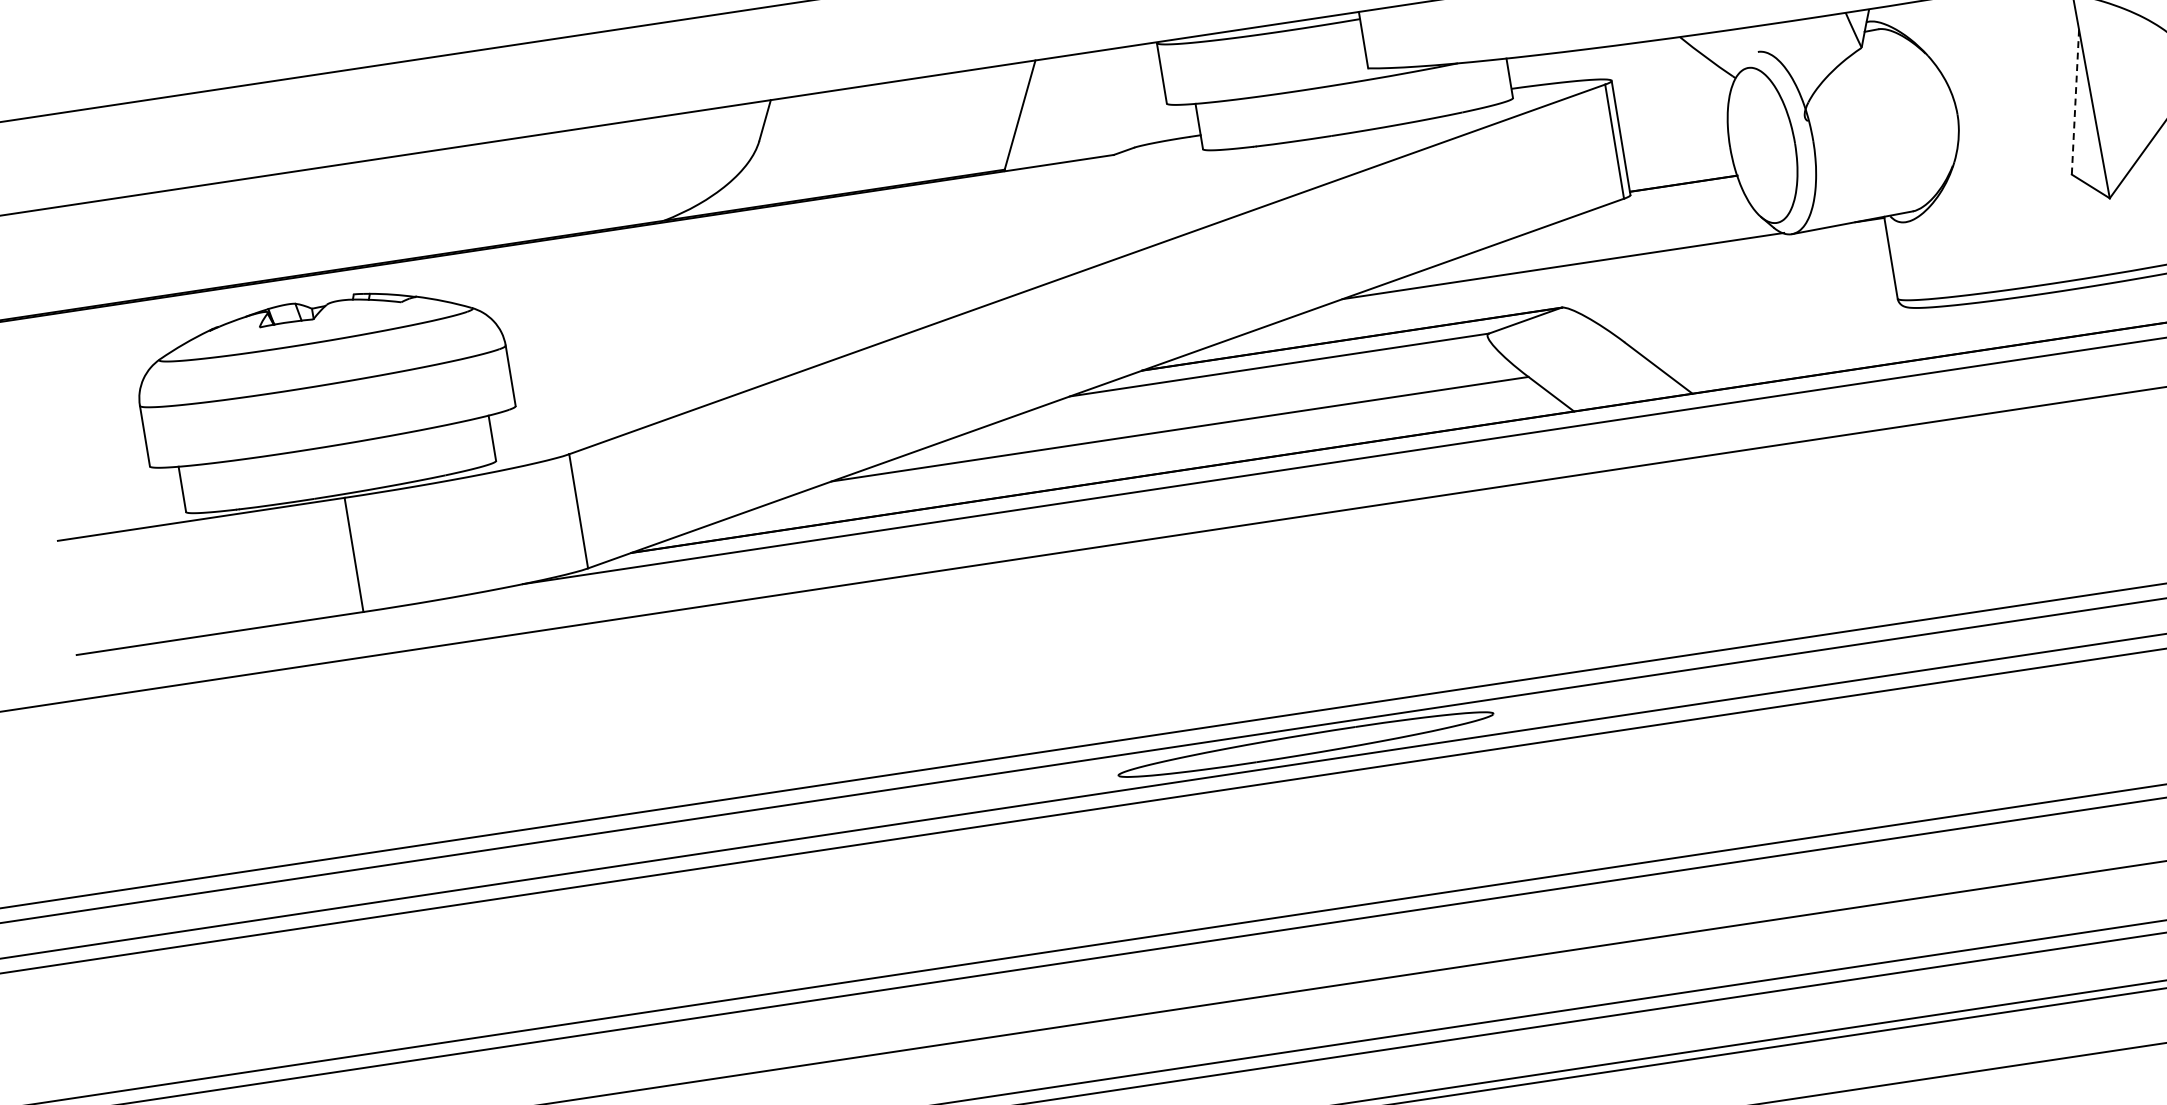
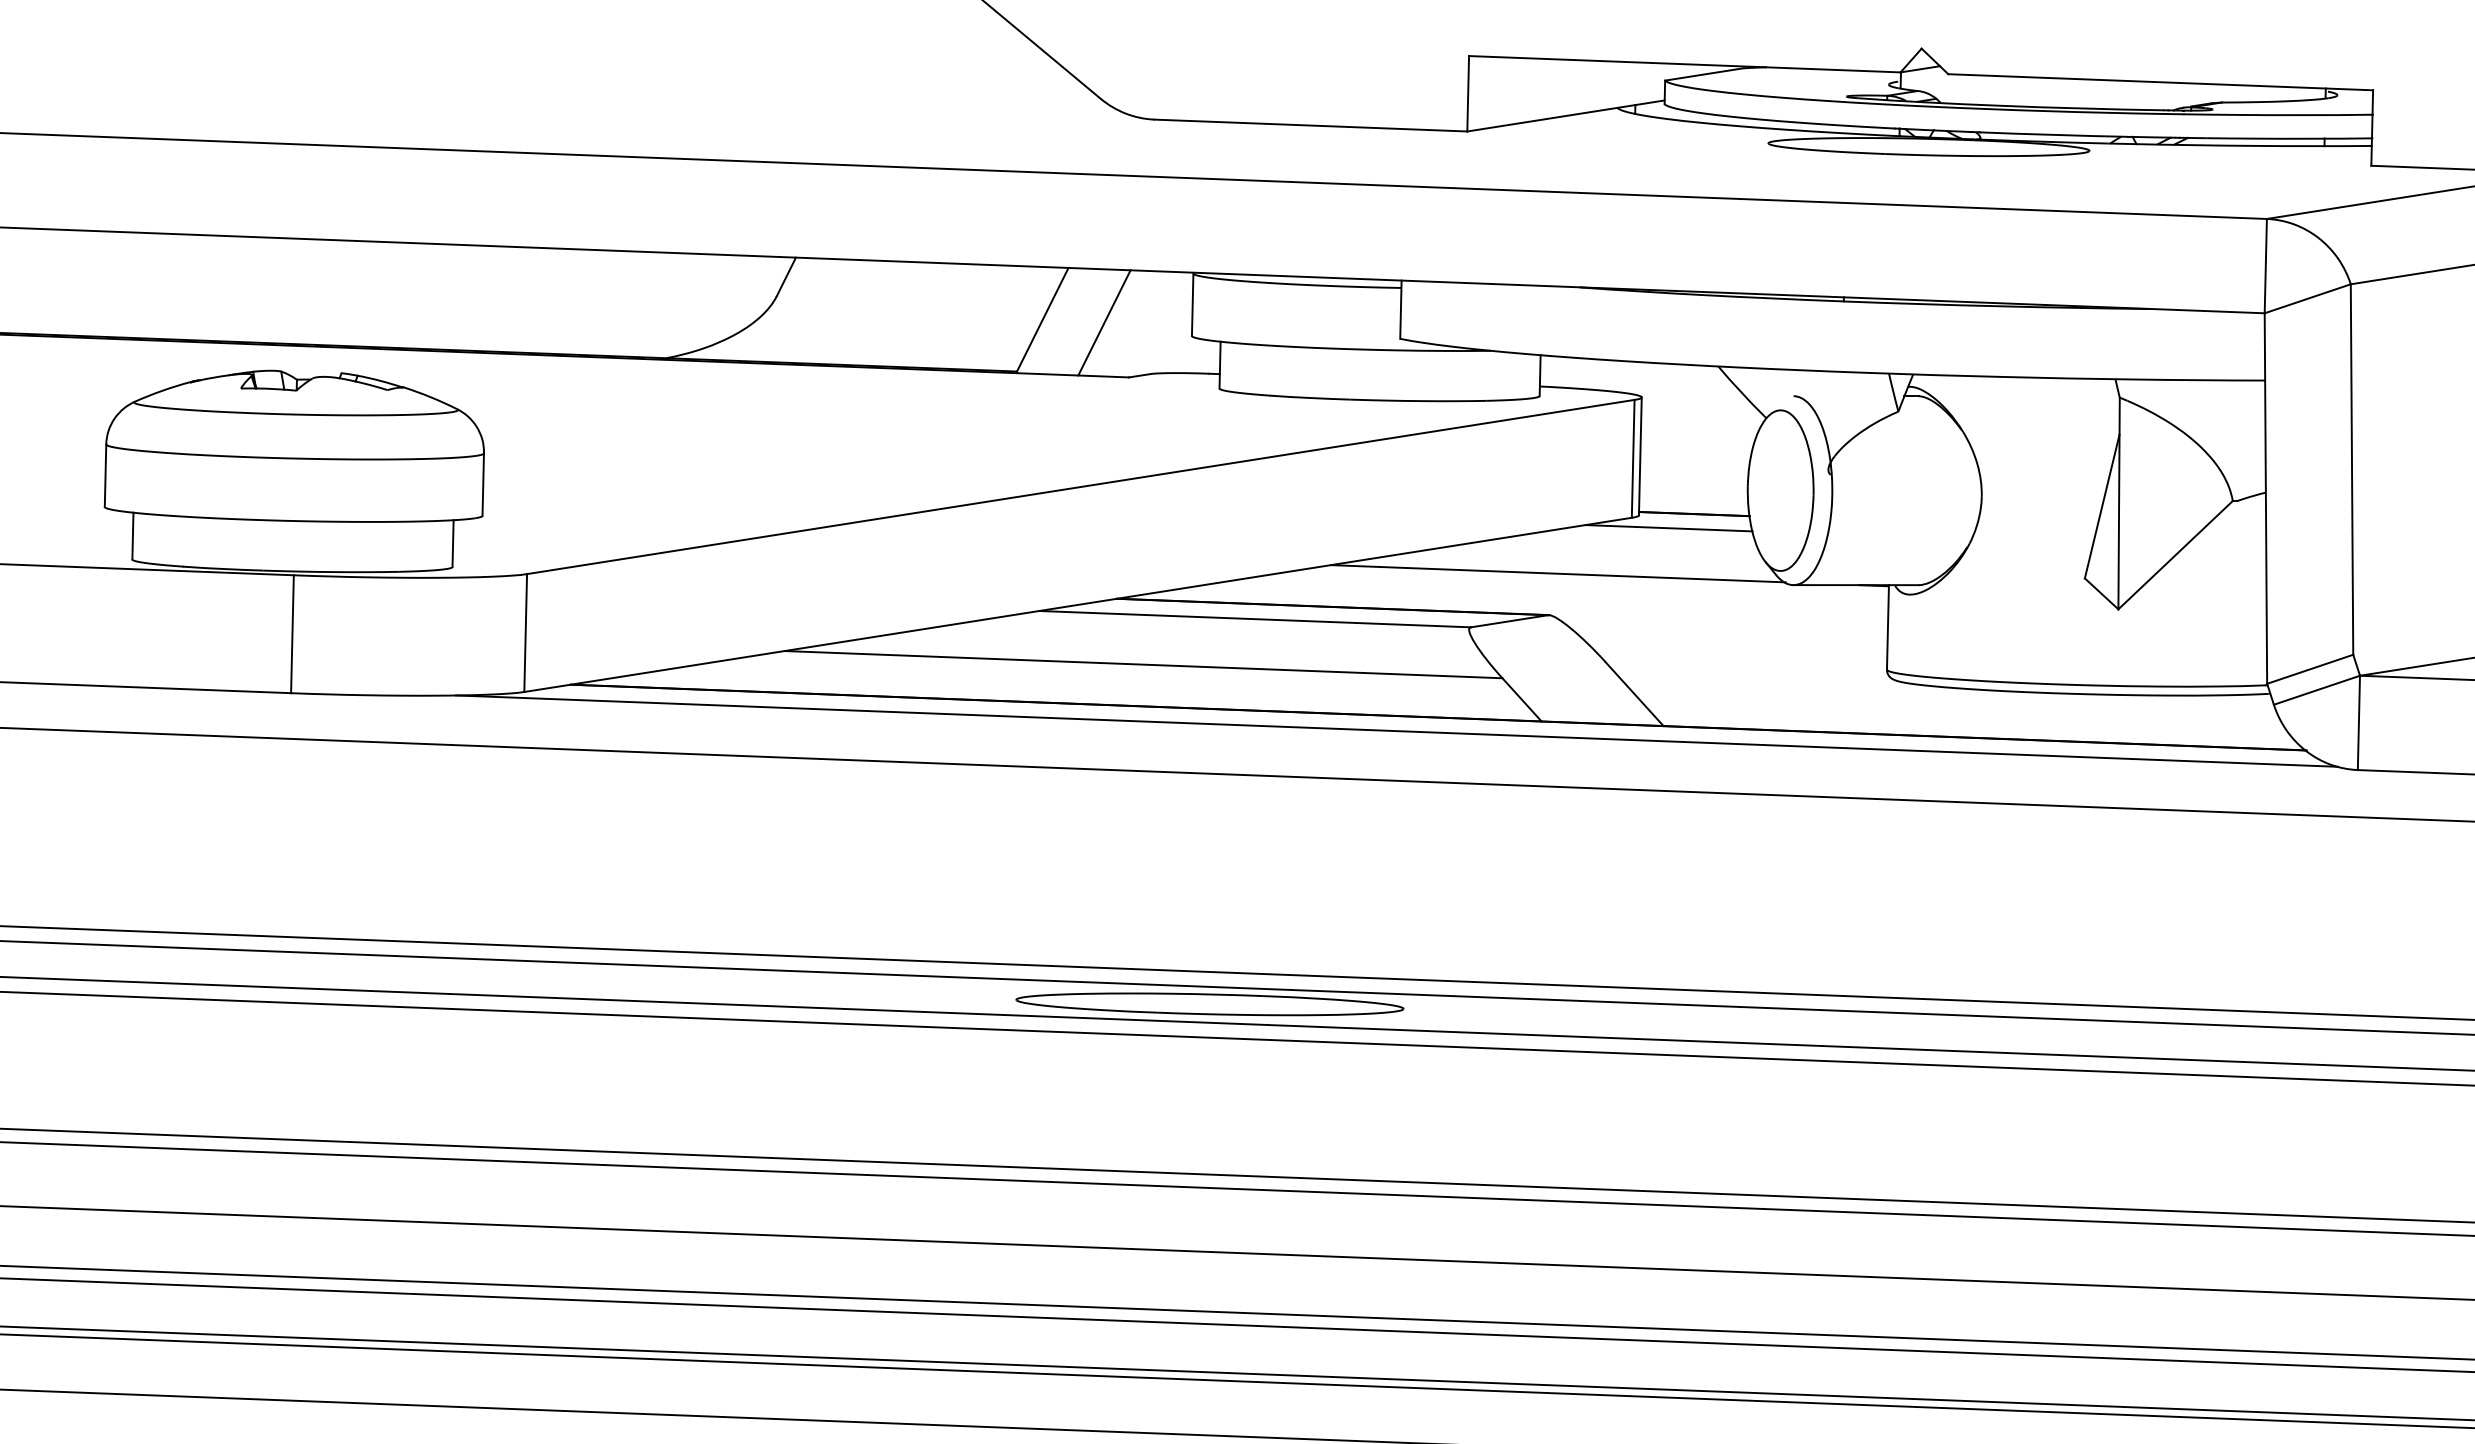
line: (2075, 102) -> (2102, 506), dashed -> solid
line: (1080, 106) -> (1104, 322), added
line: (1661, 202) -> (1668, 528), added

